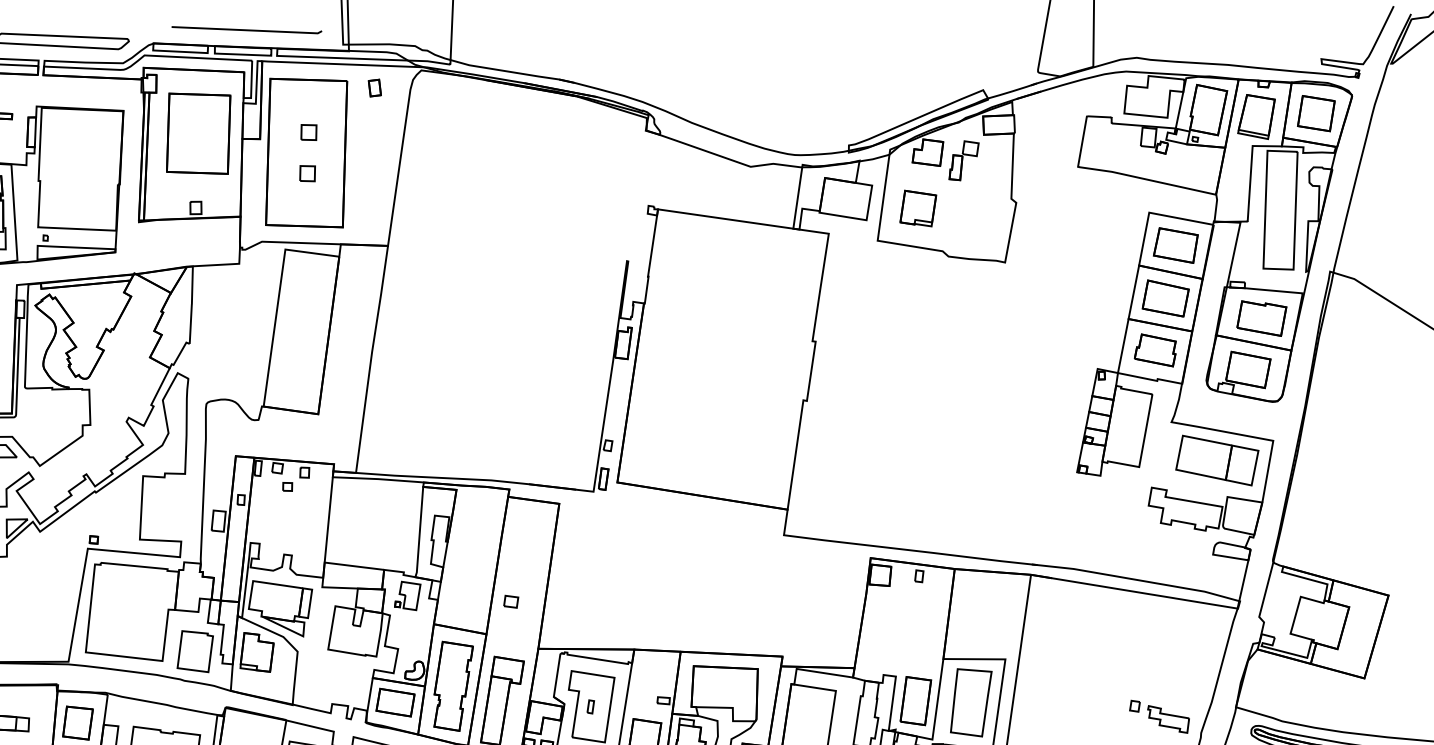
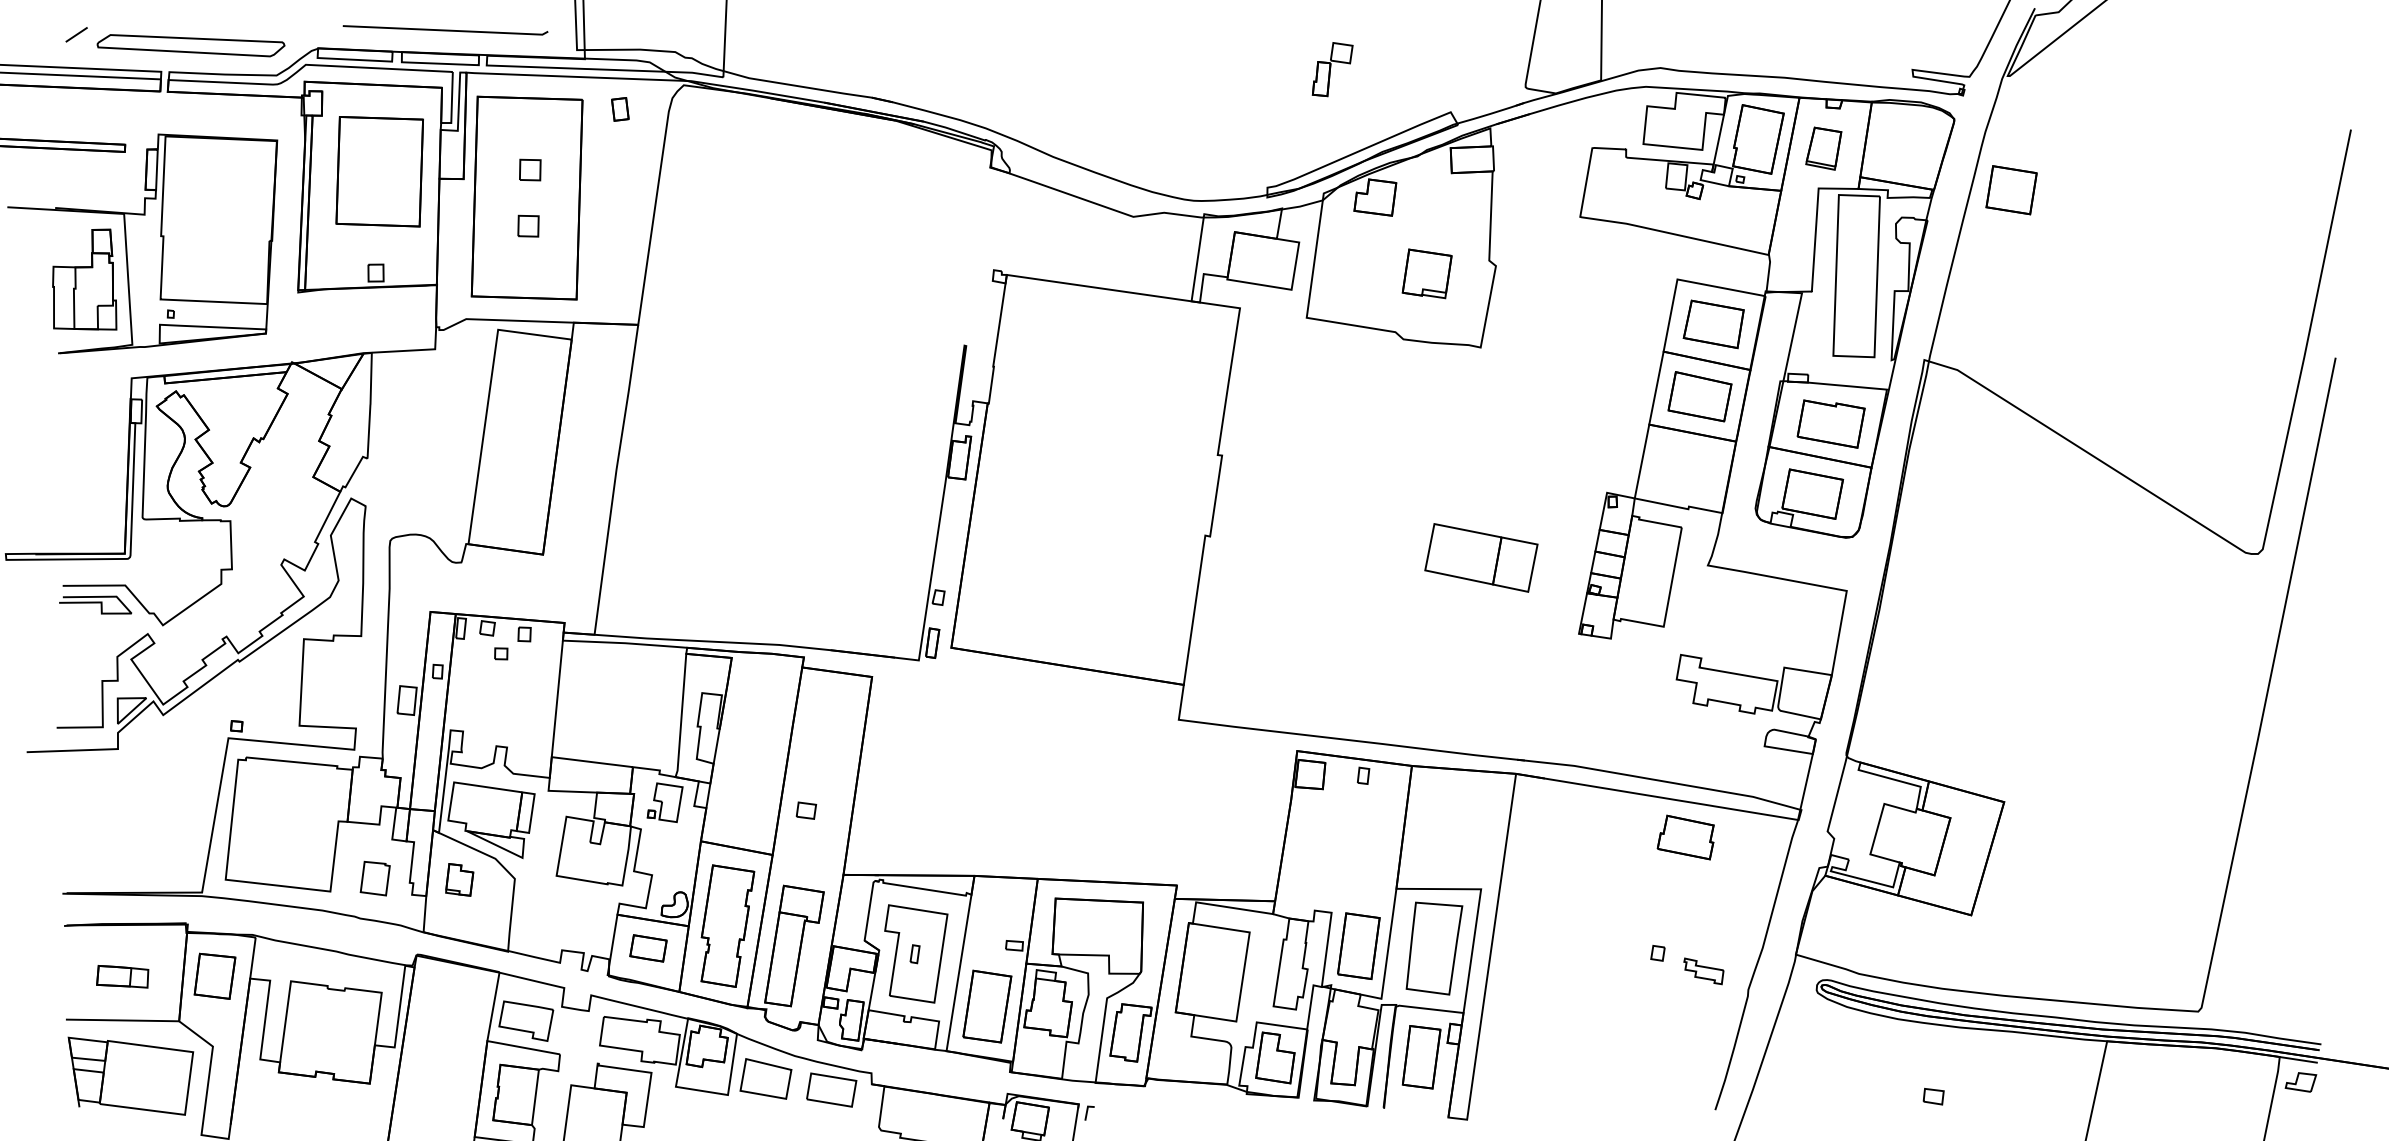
part: (1316, 113) -> (2011, 190), moved
part: (1256, 116) -> (1823, 148), size x0.7
part: (963, 160) -> (1332, 69), moved
part: (917, 208) -> (1426, 273), moved
part: (1155, 350) -> (1685, 837), moved
part: (1217, 460) -> (1481, 557), moved
part: (195, 651) -> (375, 878), size x0.6
part: (257, 652) -> (459, 879), size x0.6
part: (395, 702) -> (648, 948), size x0.7
part: (1168, 719) -> (1703, 971), size x0.7

